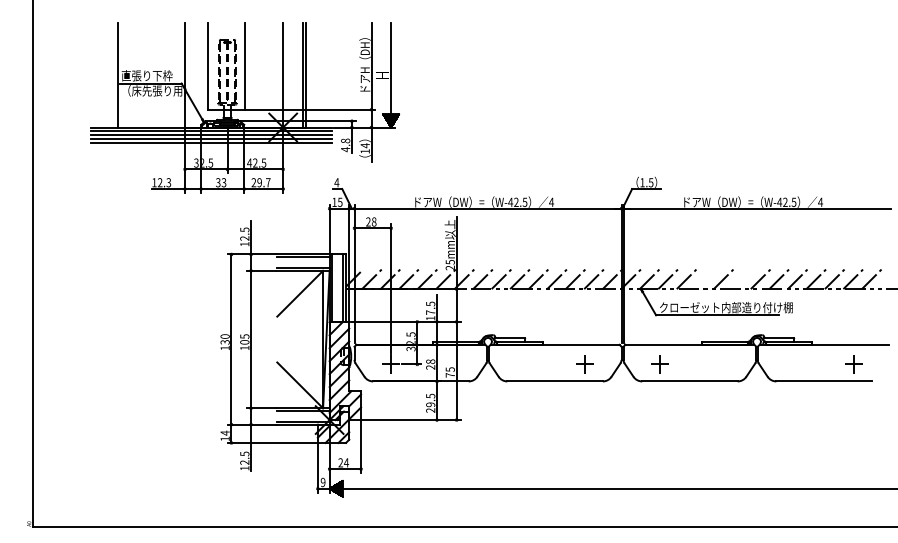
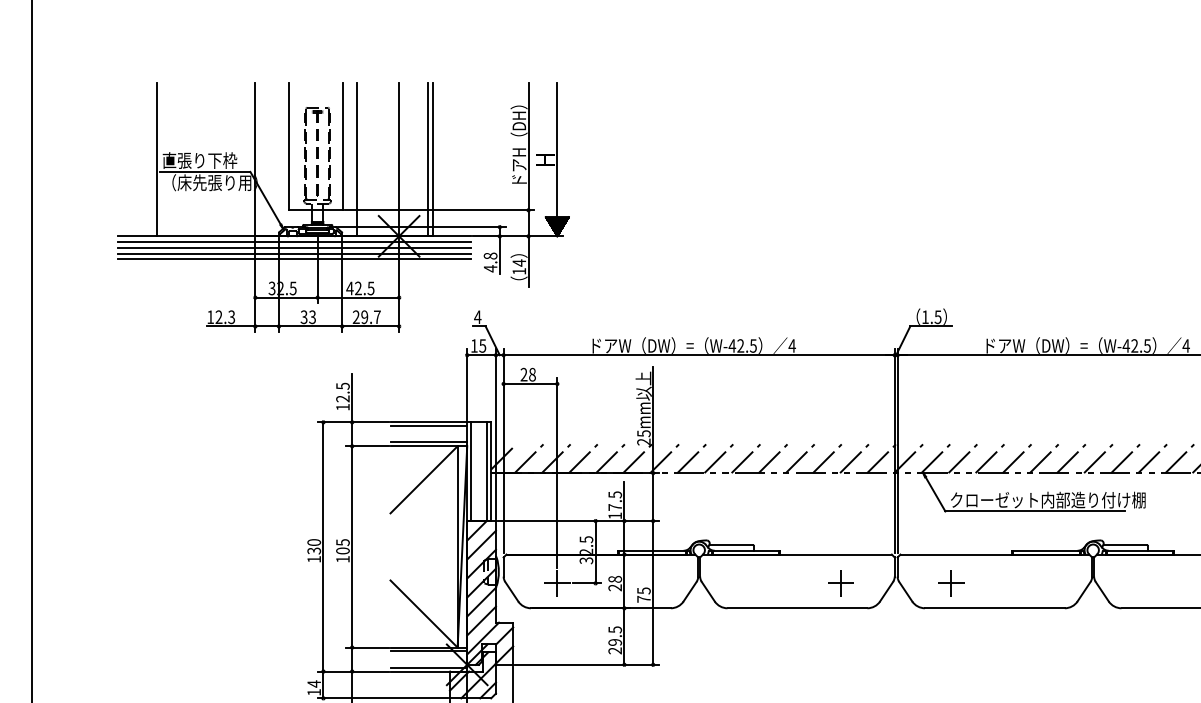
line: (254, 74) -> (357, 158), added
line: (704, 279) -> (1016, 458), added
line: (741, 279) -> (1070, 458), added

